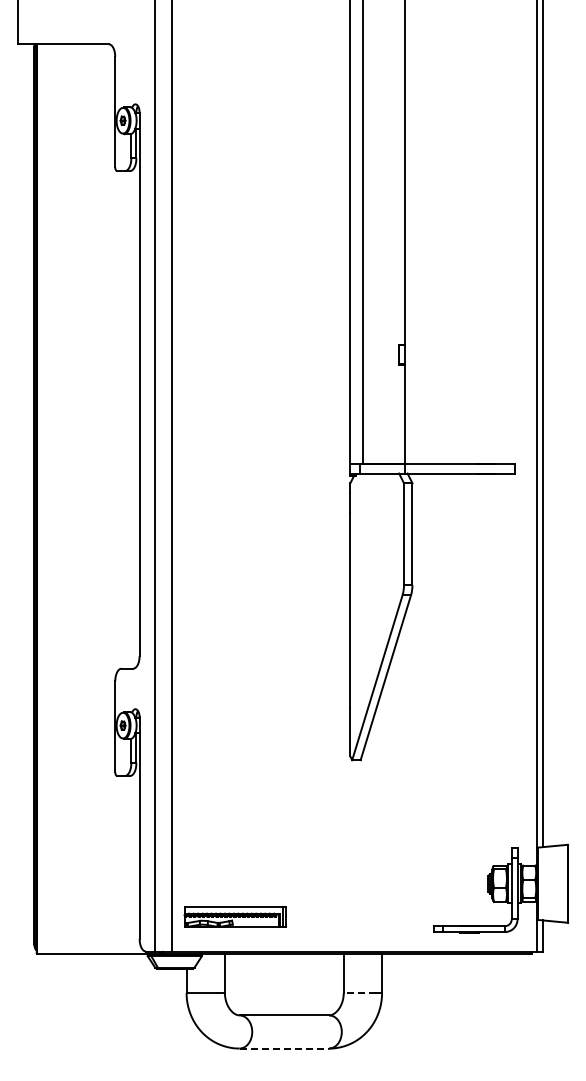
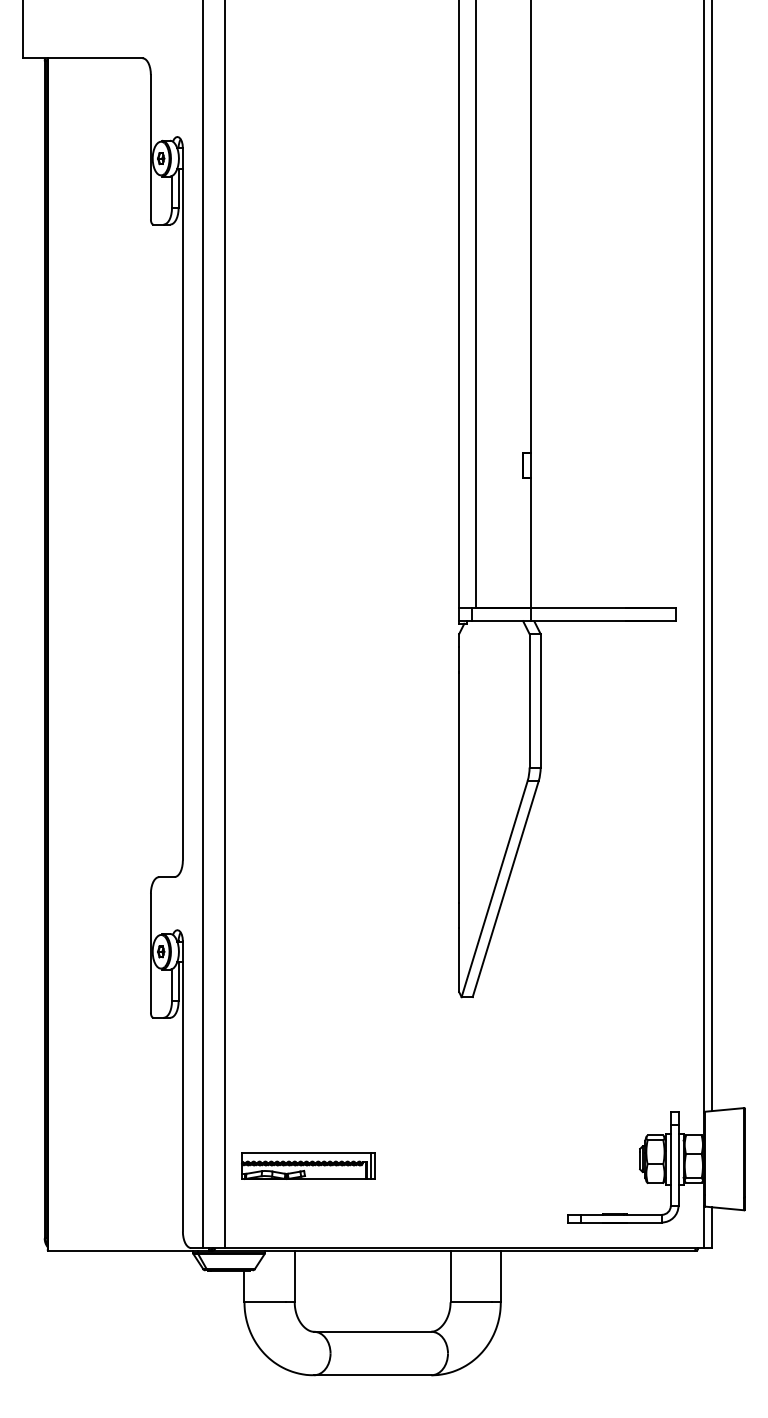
part: (234, 916) -> (307, 1165), moved
line: (359, 992) -> (471, 1301), dashed -> solid
line: (284, 1048) -> (372, 1375), dashed -> solid

